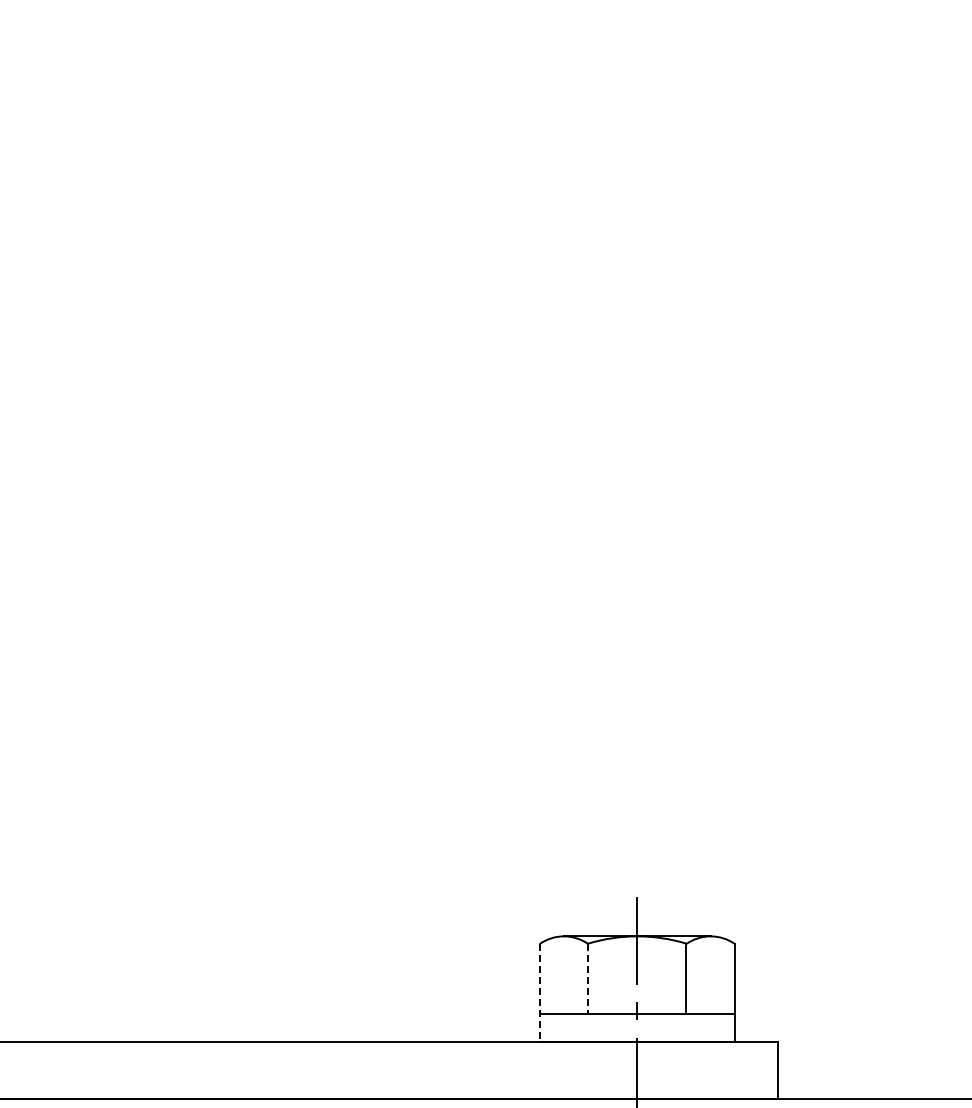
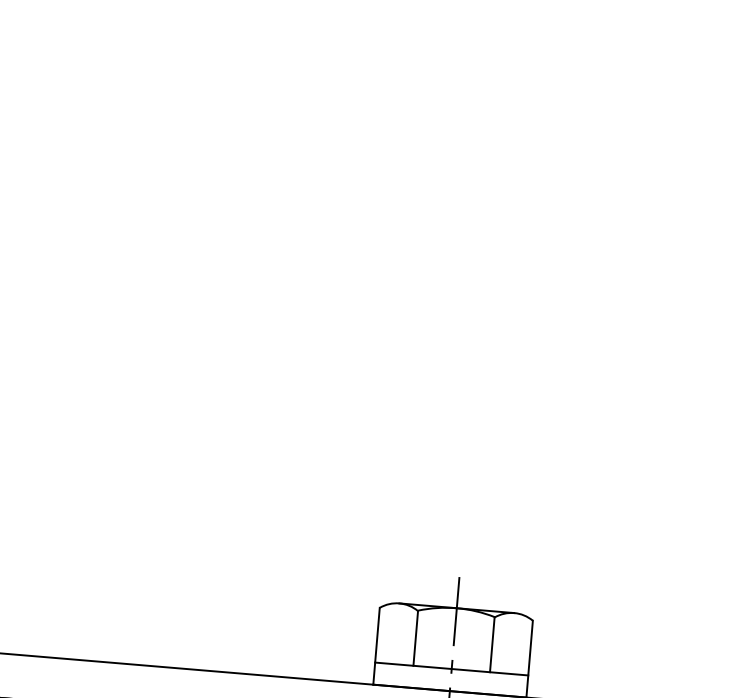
line: (588, 979) -> (415, 638), dashed -> solid
line: (539, 993) -> (376, 646), dashed -> solid

